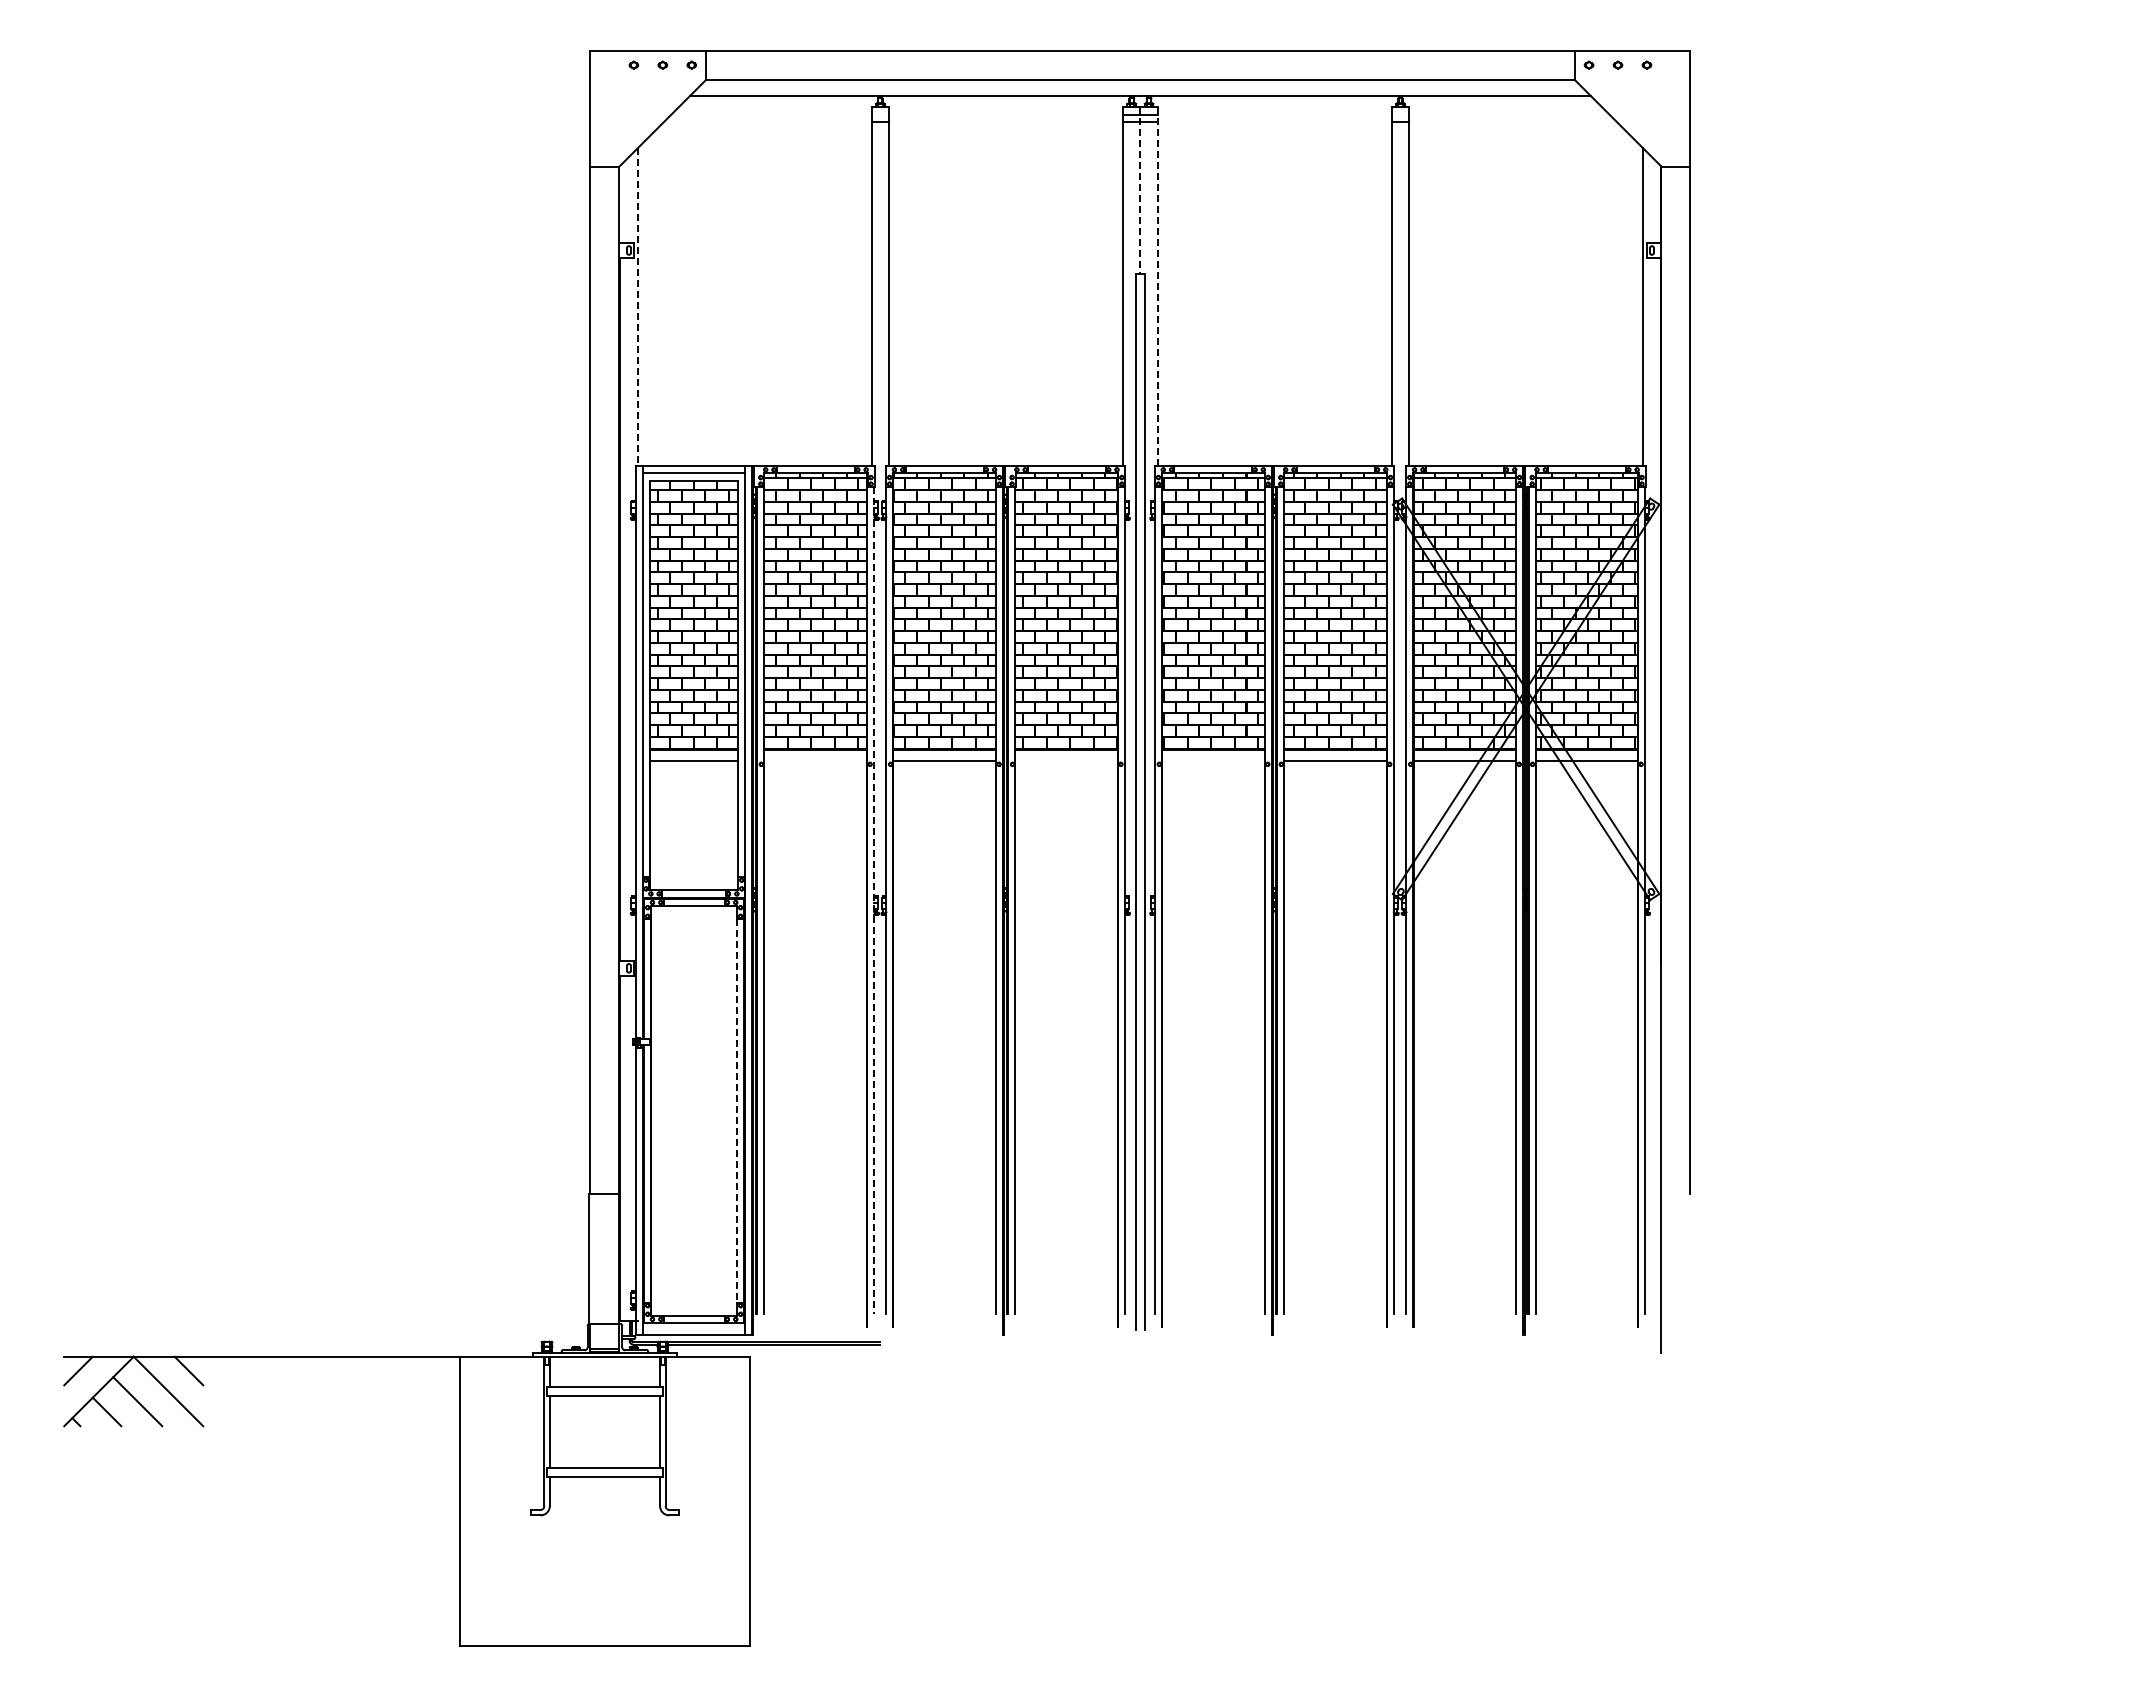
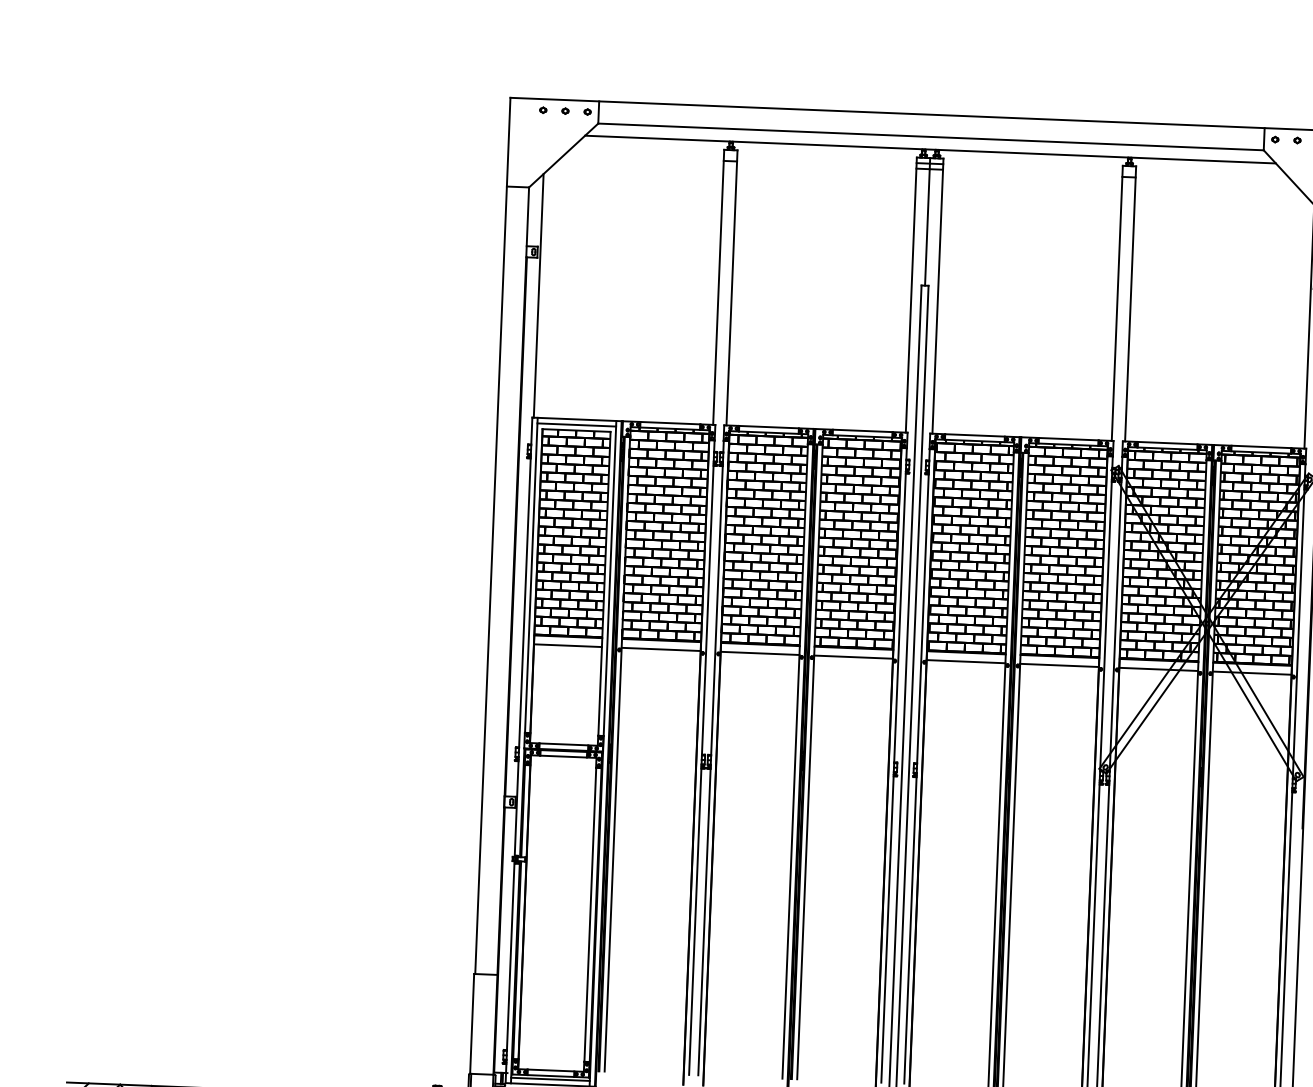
line: (1140, 191) -> (927, 222), dashed -> solid
line: (1157, 286) -> (937, 295), dashed -> solid
line: (637, 307) -> (538, 296), dashed -> solid
line: (815, 761) -> (661, 649), added
line: (1066, 761) -> (853, 657), added
line: (1213, 761) -> (966, 661), added
line: (874, 900) -> (701, 757), dashed -> solid
line: (737, 1110) -> (590, 914), dashed -> solid
line: (693, 1327) -> (550, 1079), added

